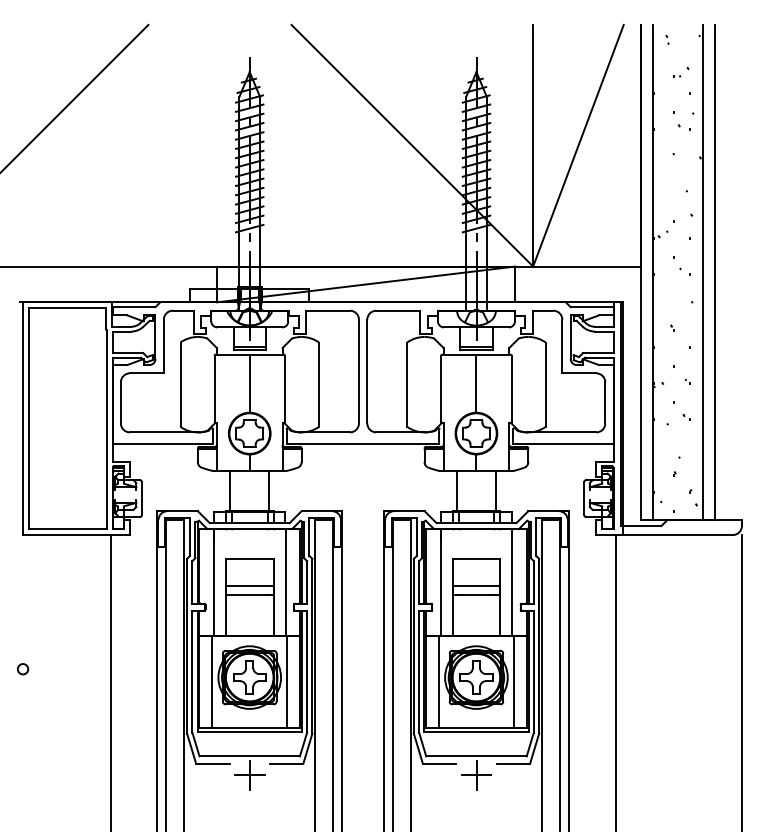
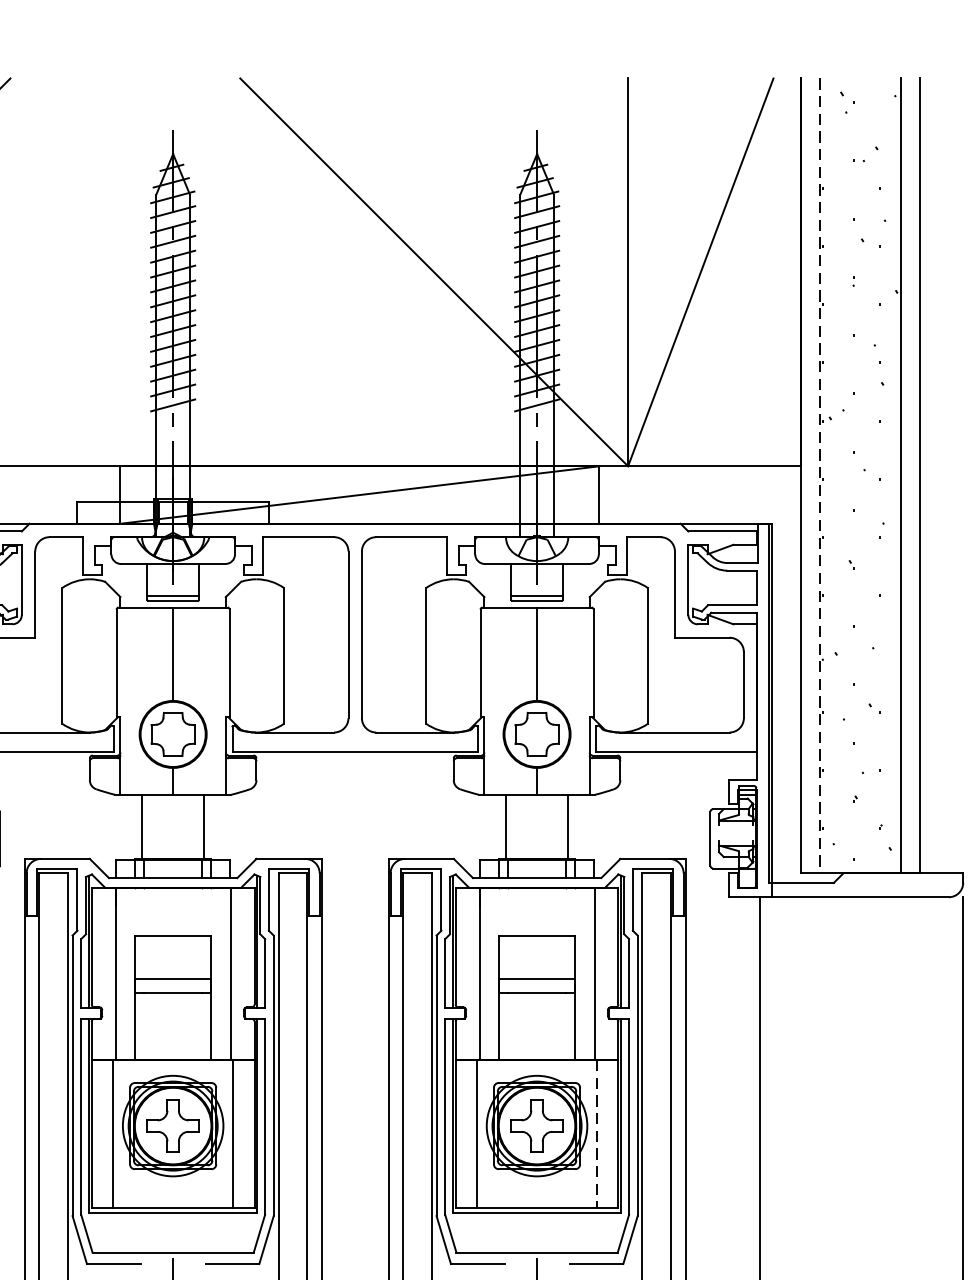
part: (667, 39) -> (843, 101), size x1.6
line: (652, 272) -> (819, 475), solid -> dashed
line: (513, 682) -> (596, 1133), solid -> dashed

